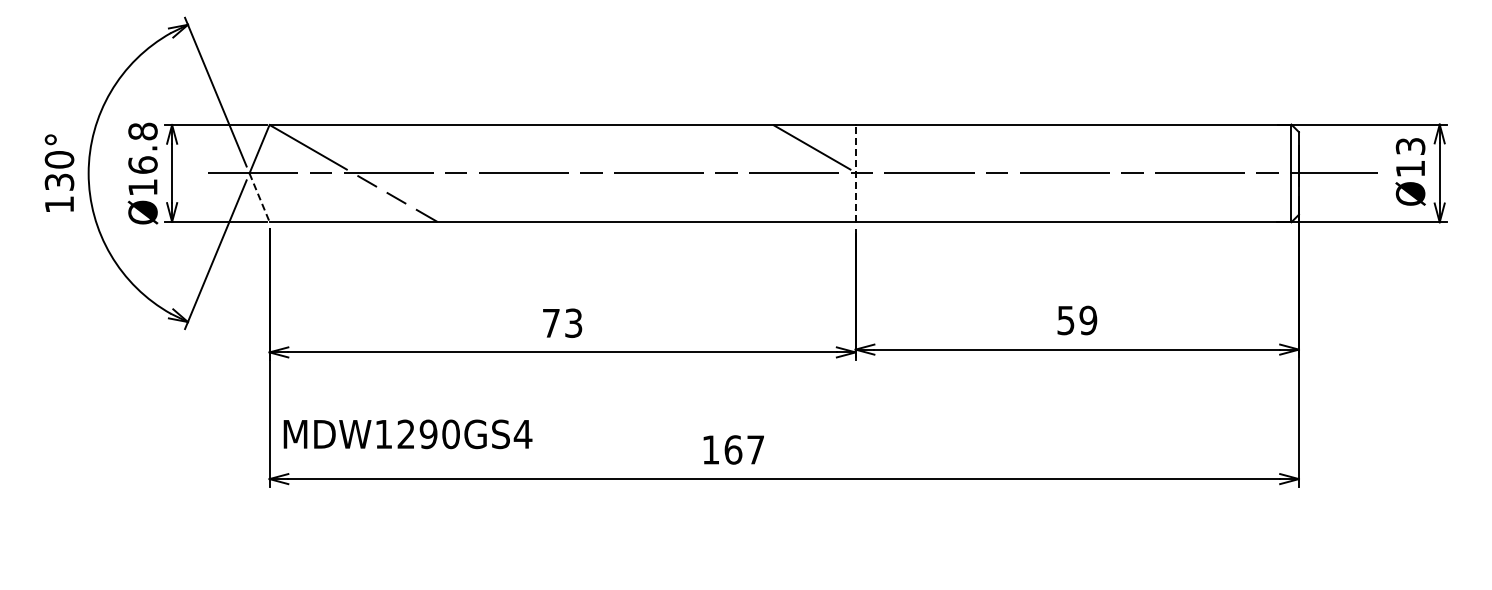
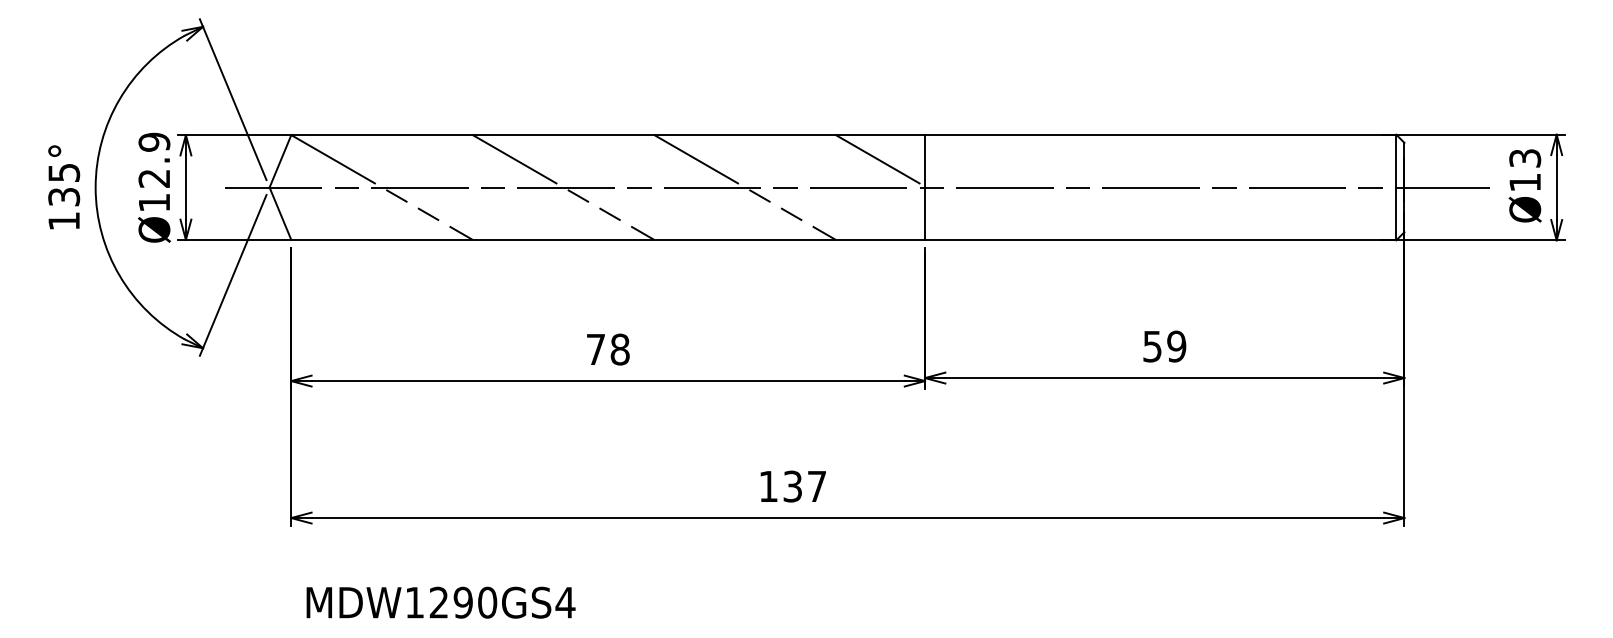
text: (142, 147) -> (153, 159), Ø16.8 -> Ø12.9
text: (59, 159) -> (64, 172), 130° -> 135°
line: (521, 172) -> (563, 186), added
line: (689, 172) -> (745, 186), added
line: (855, 173) -> (924, 187), dashed -> solid
line: (259, 198) -> (280, 214), dashed -> solid
text: (573, 322) -> (619, 348), 73 -> 78
text: (407, 434) -> (440, 602), moved
text: (733, 449) -> (792, 486), 167 -> 137

